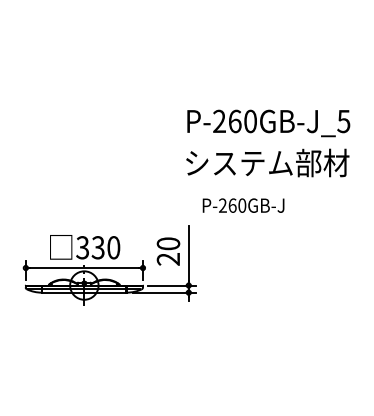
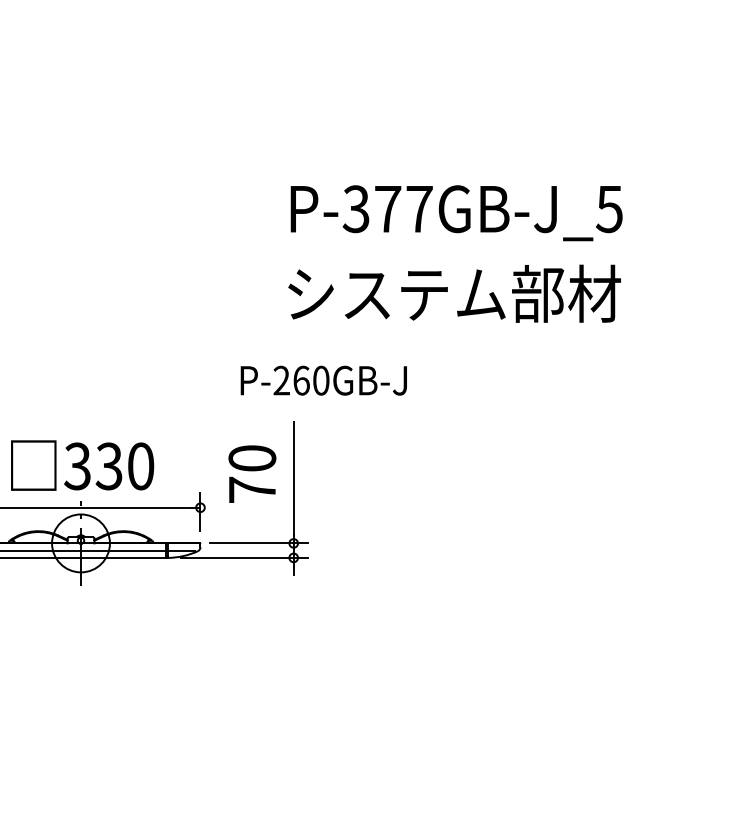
text: (234, 121) -> (386, 209), P-260GB-J_5 -> P-377GB-J_5
text: (243, 205) -> (323, 380), moved
text: (167, 258) -> (250, 488), 20 -> 70

